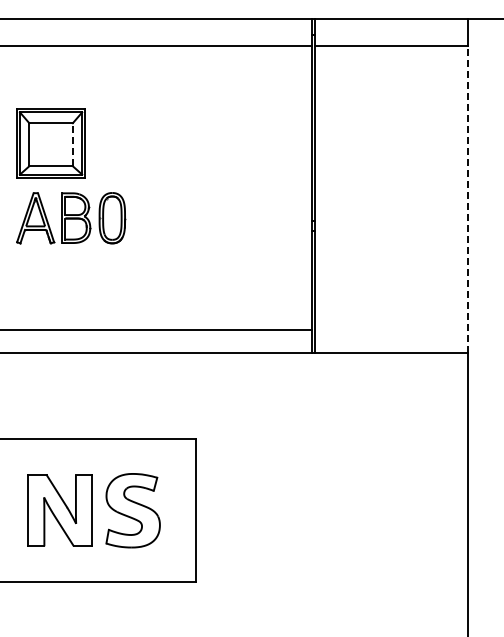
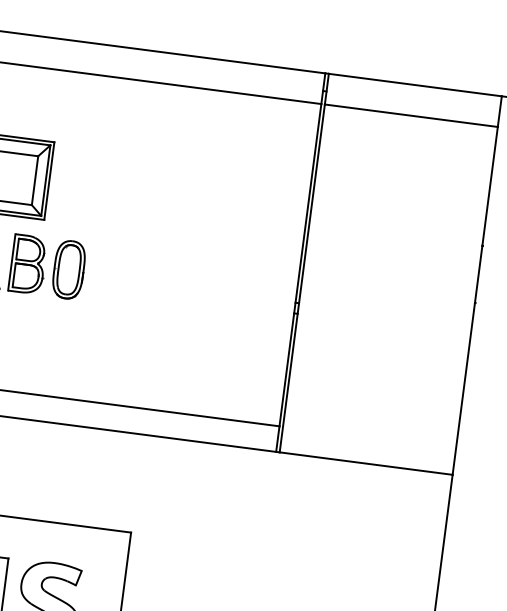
line: (72, 144) -> (34, 180), dashed -> solid
line: (467, 198) -> (474, 299), dashed -> solid

